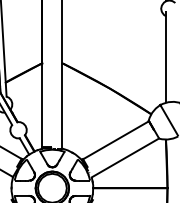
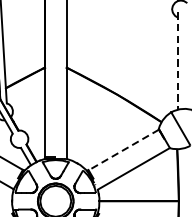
line: (166, 57) -> (177, 61), solid -> dashed
line: (116, 140) -> (124, 150), solid -> dashed

